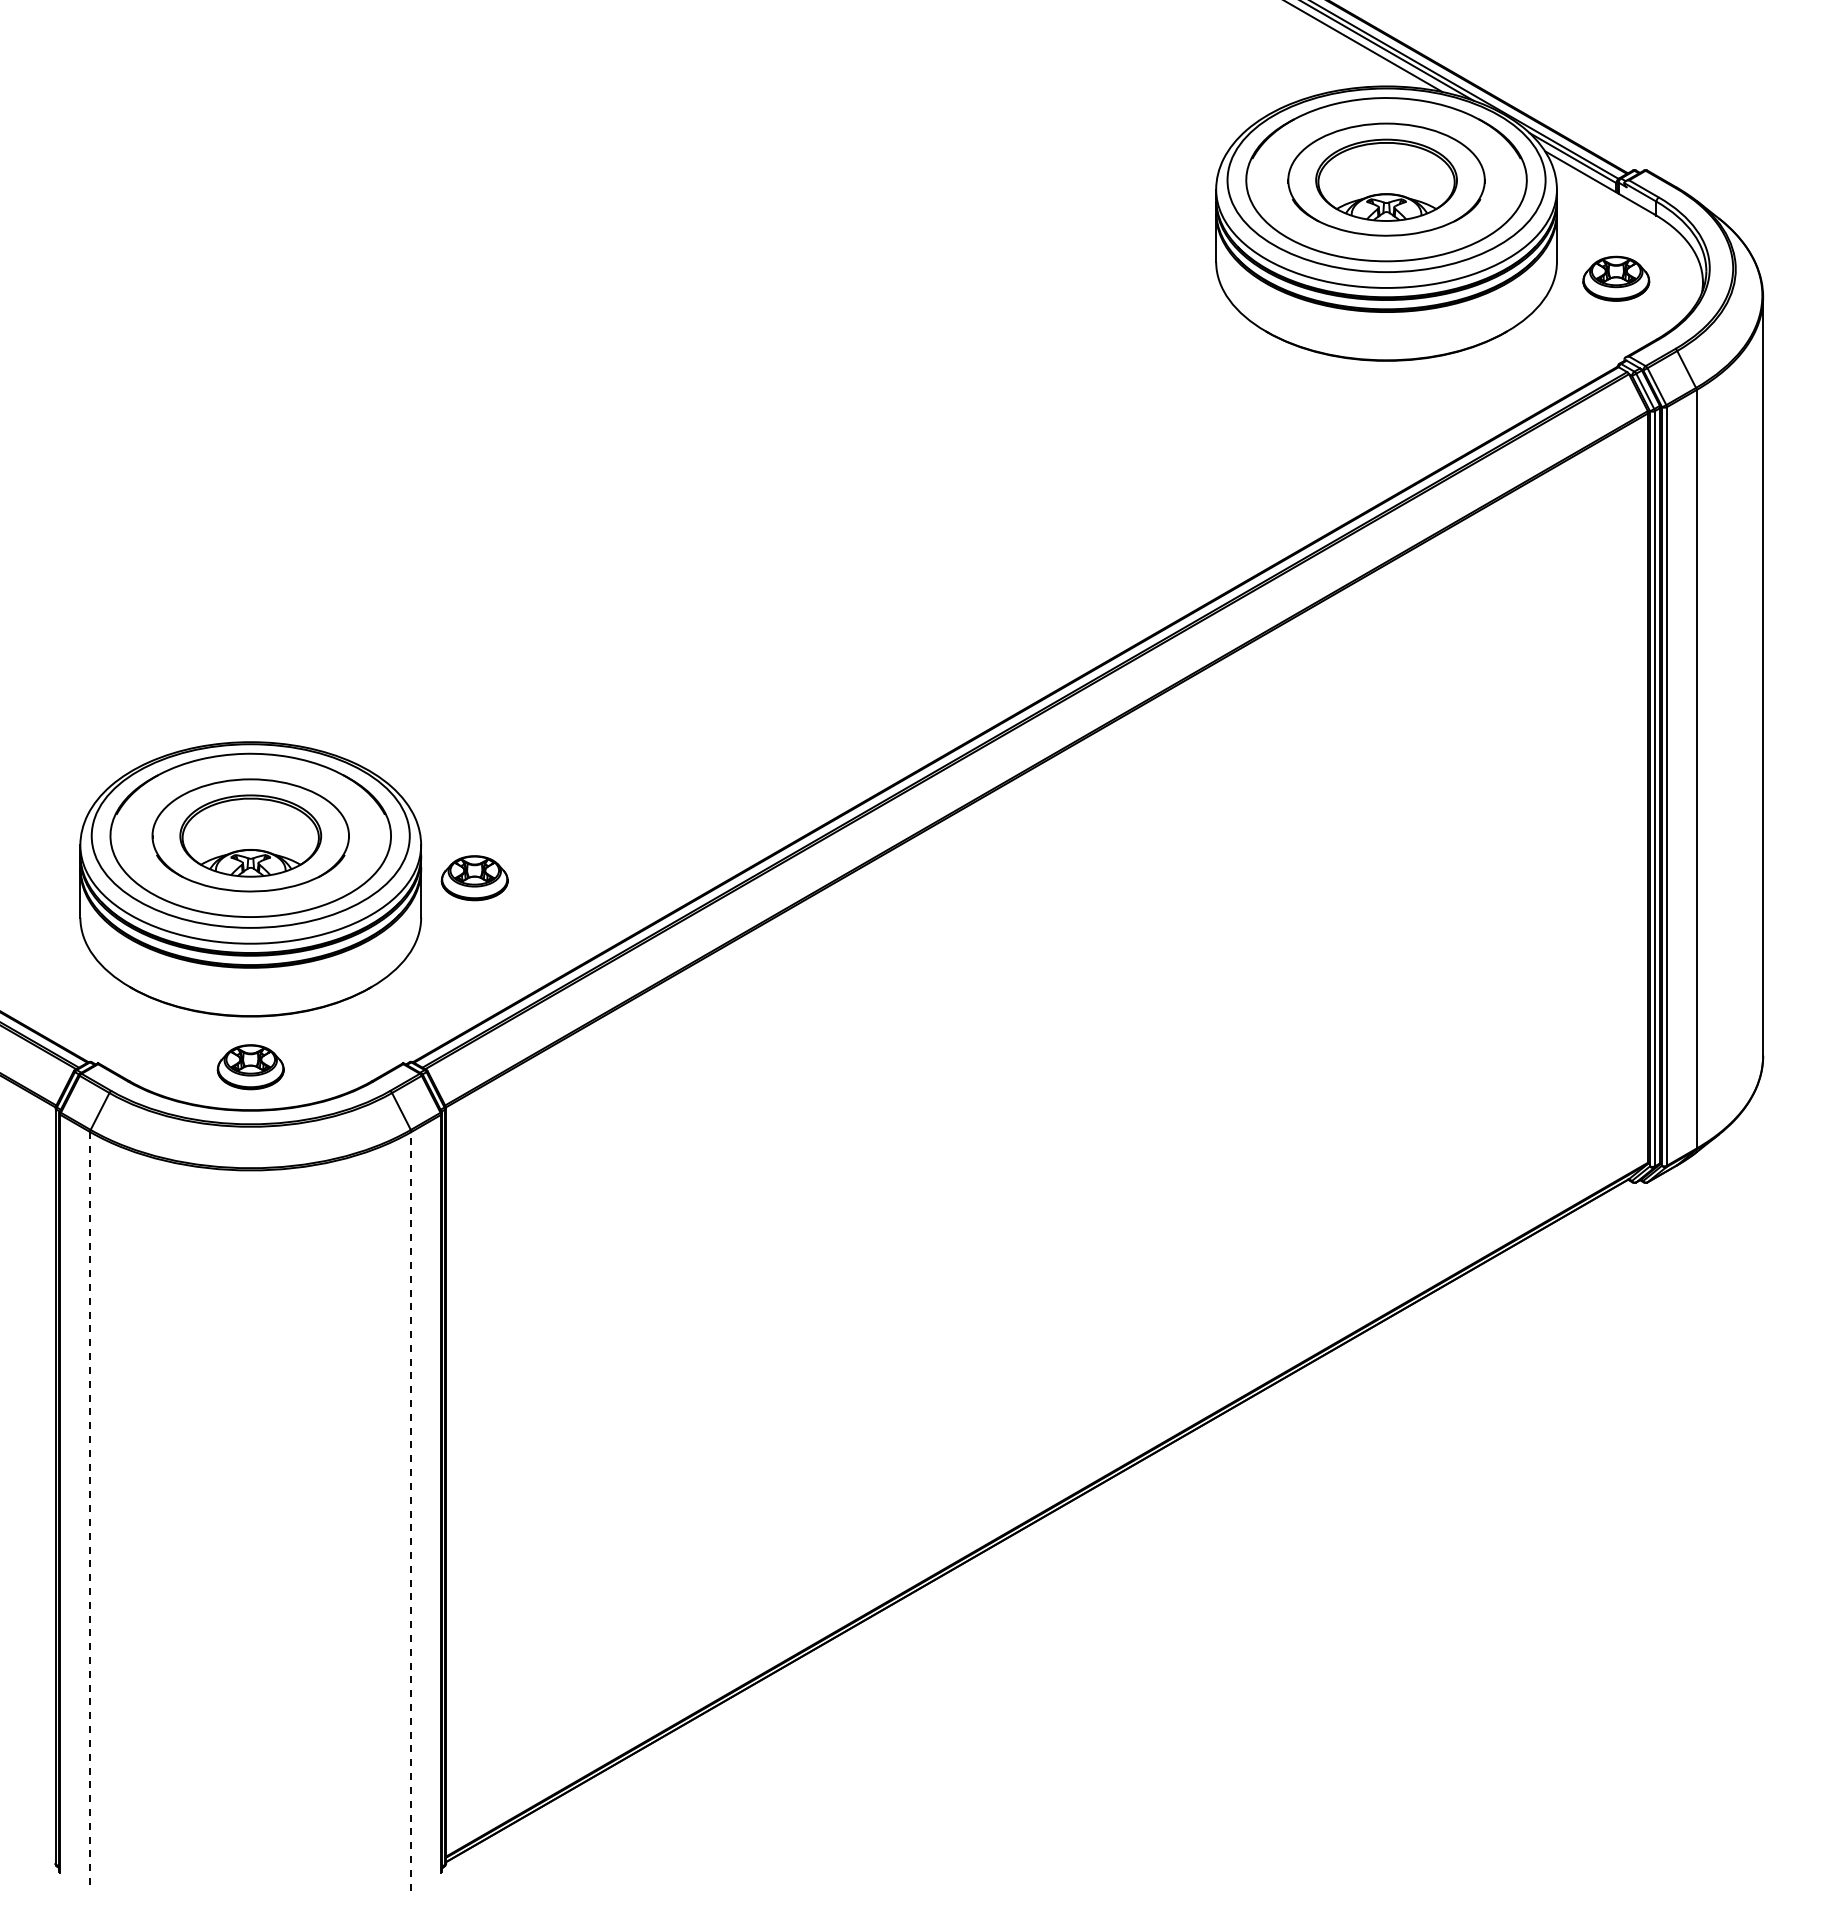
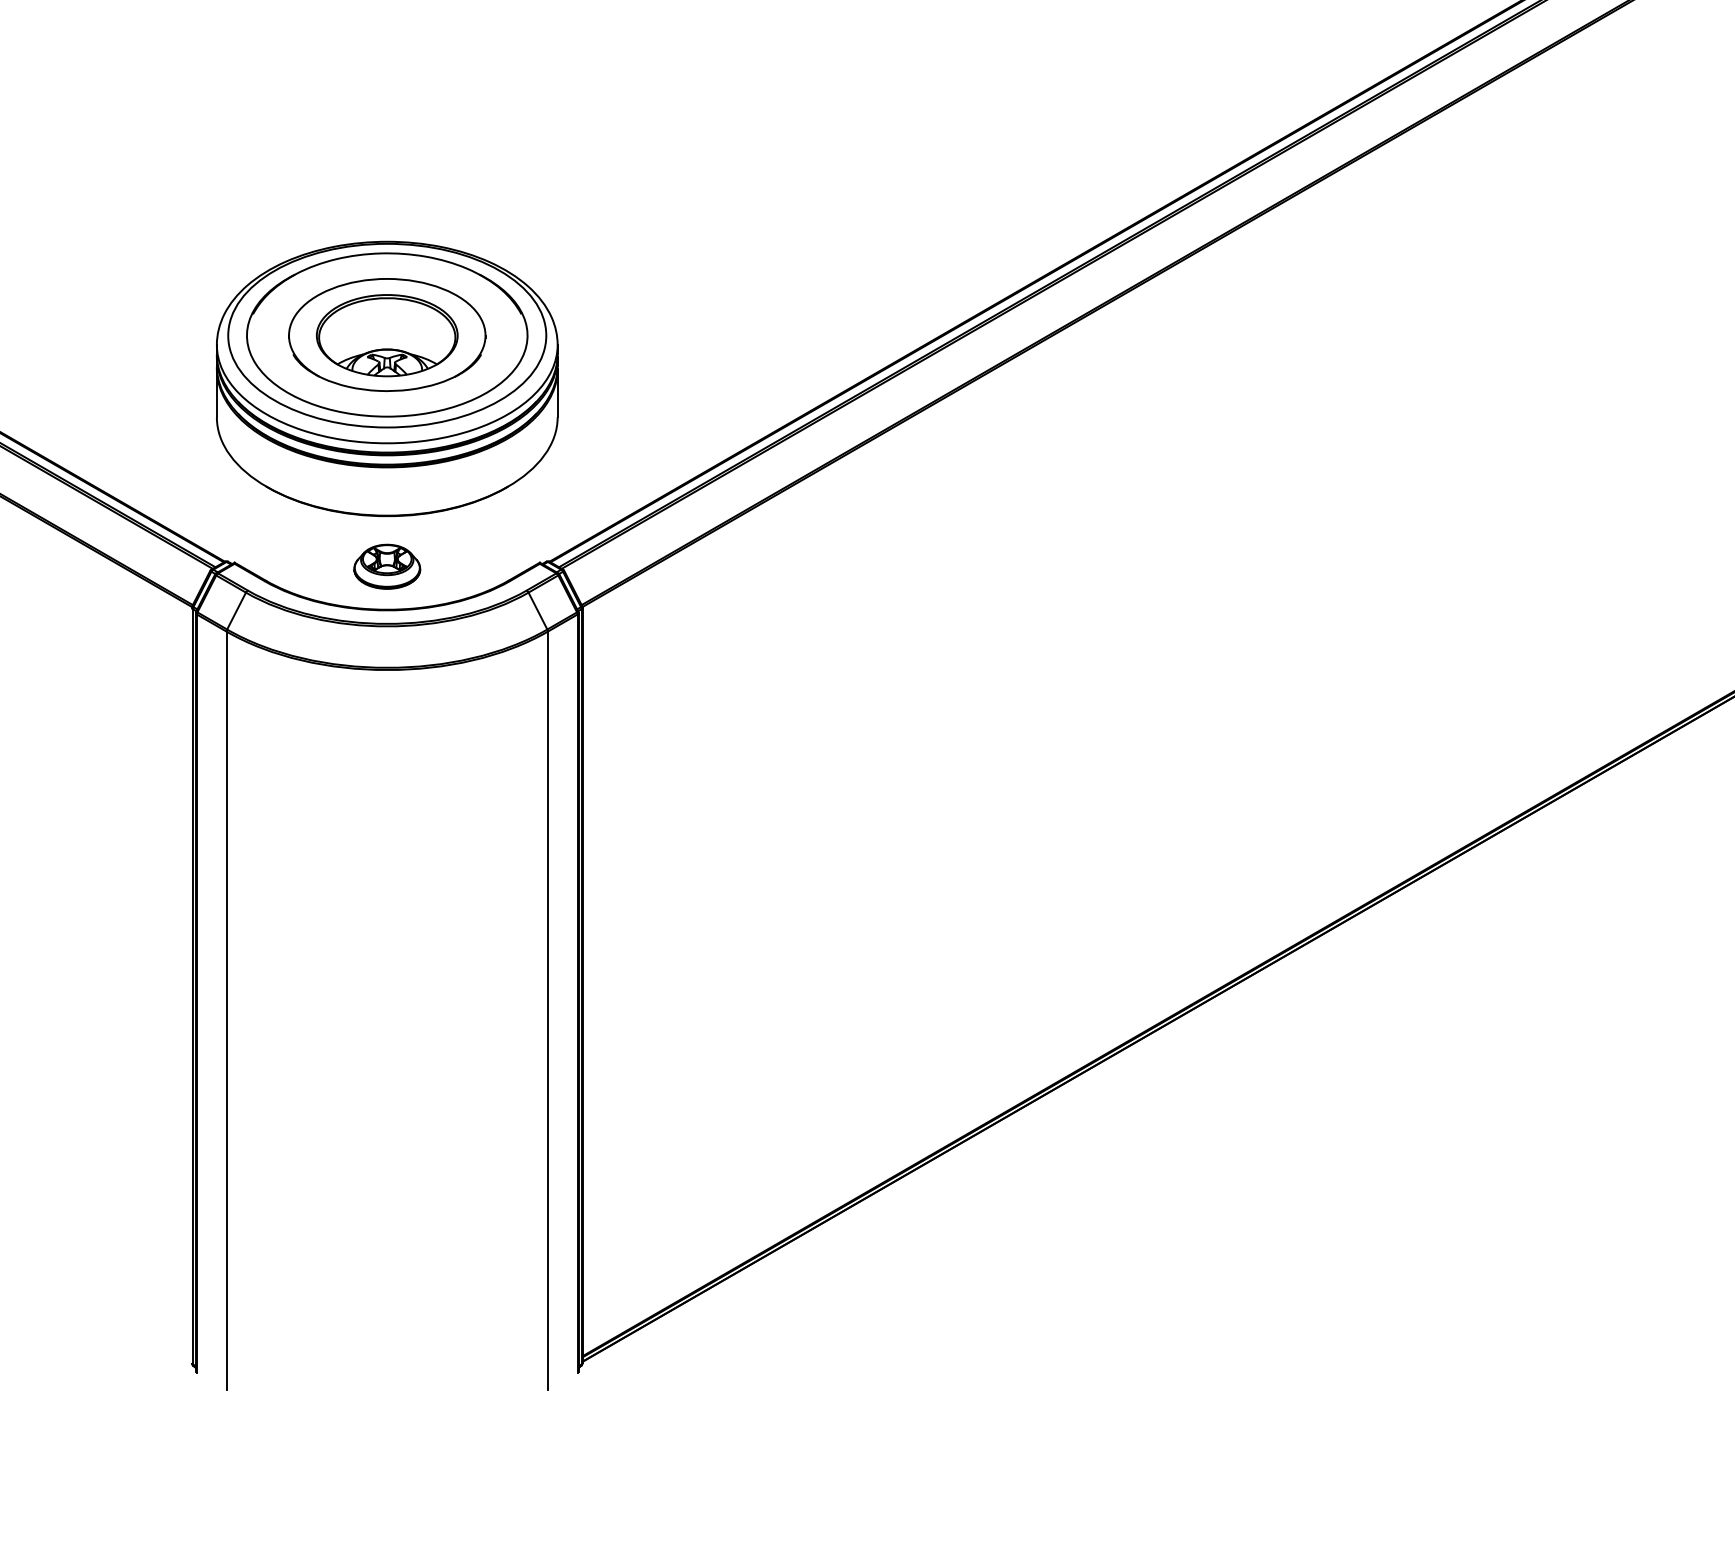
part: (474, 878) -> (611, 378), removed
line: (411, 1510) -> (548, 1010), dashed -> solid
line: (90, 1511) -> (227, 1011), dashed -> solid

